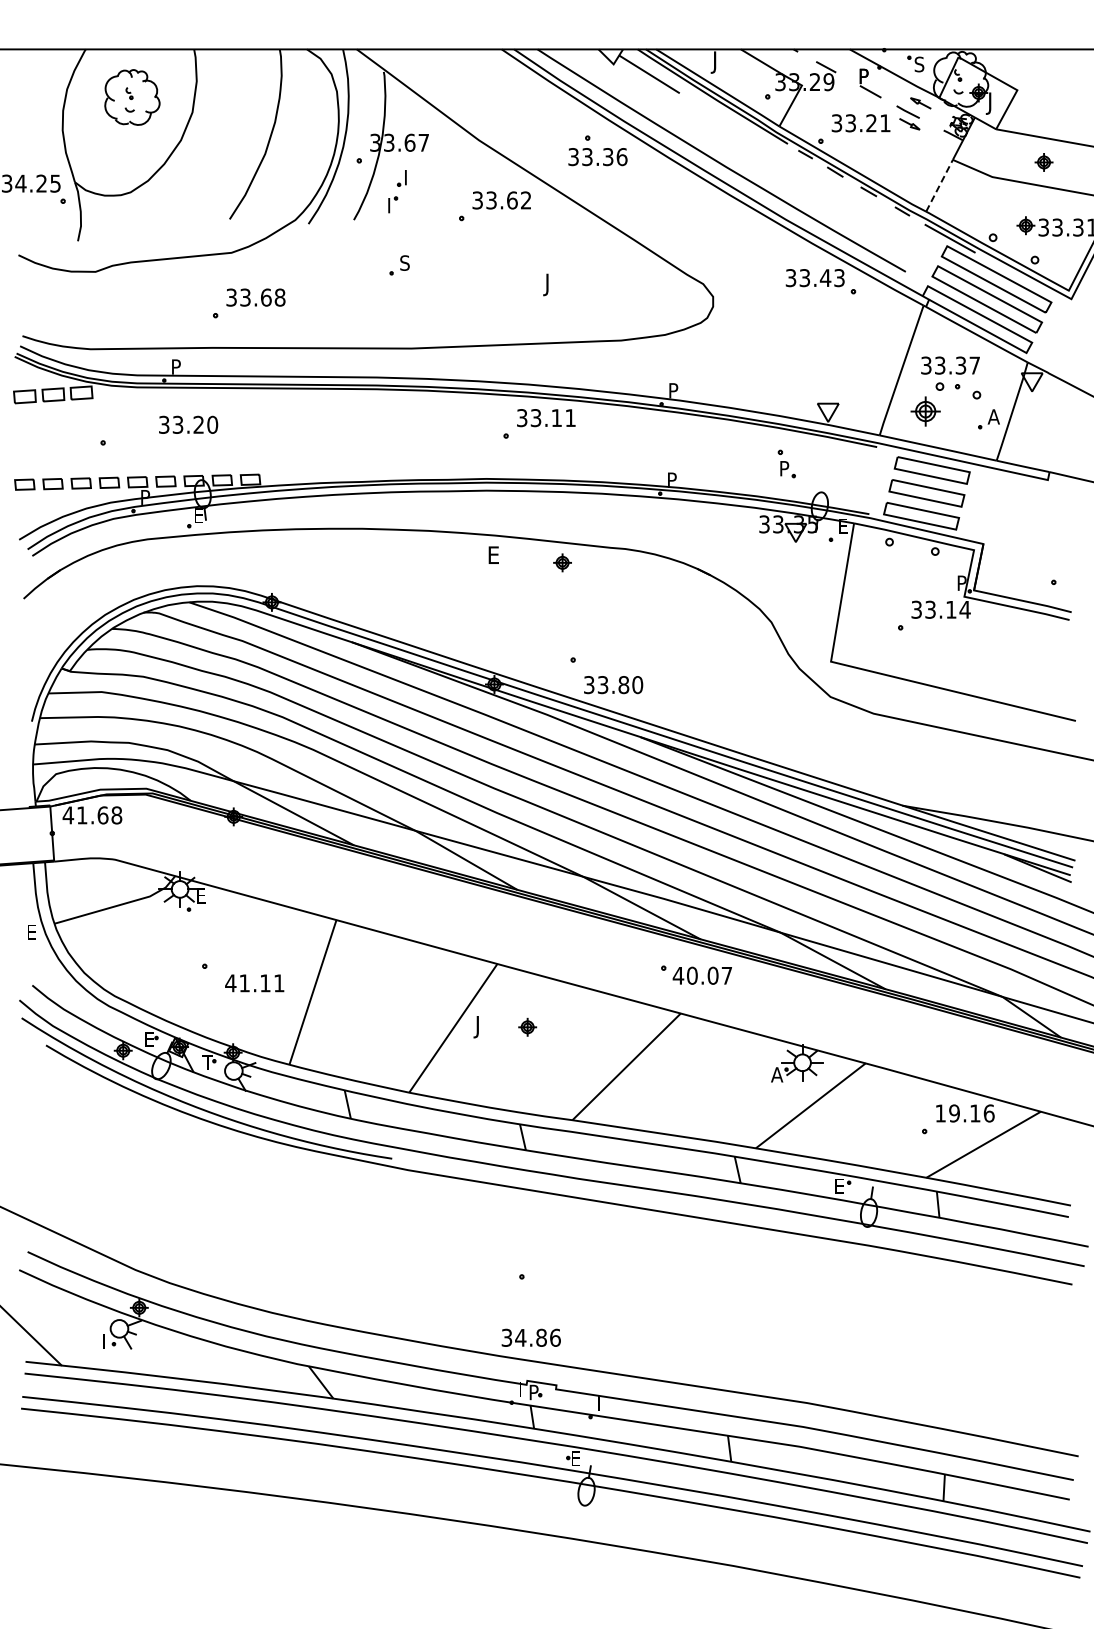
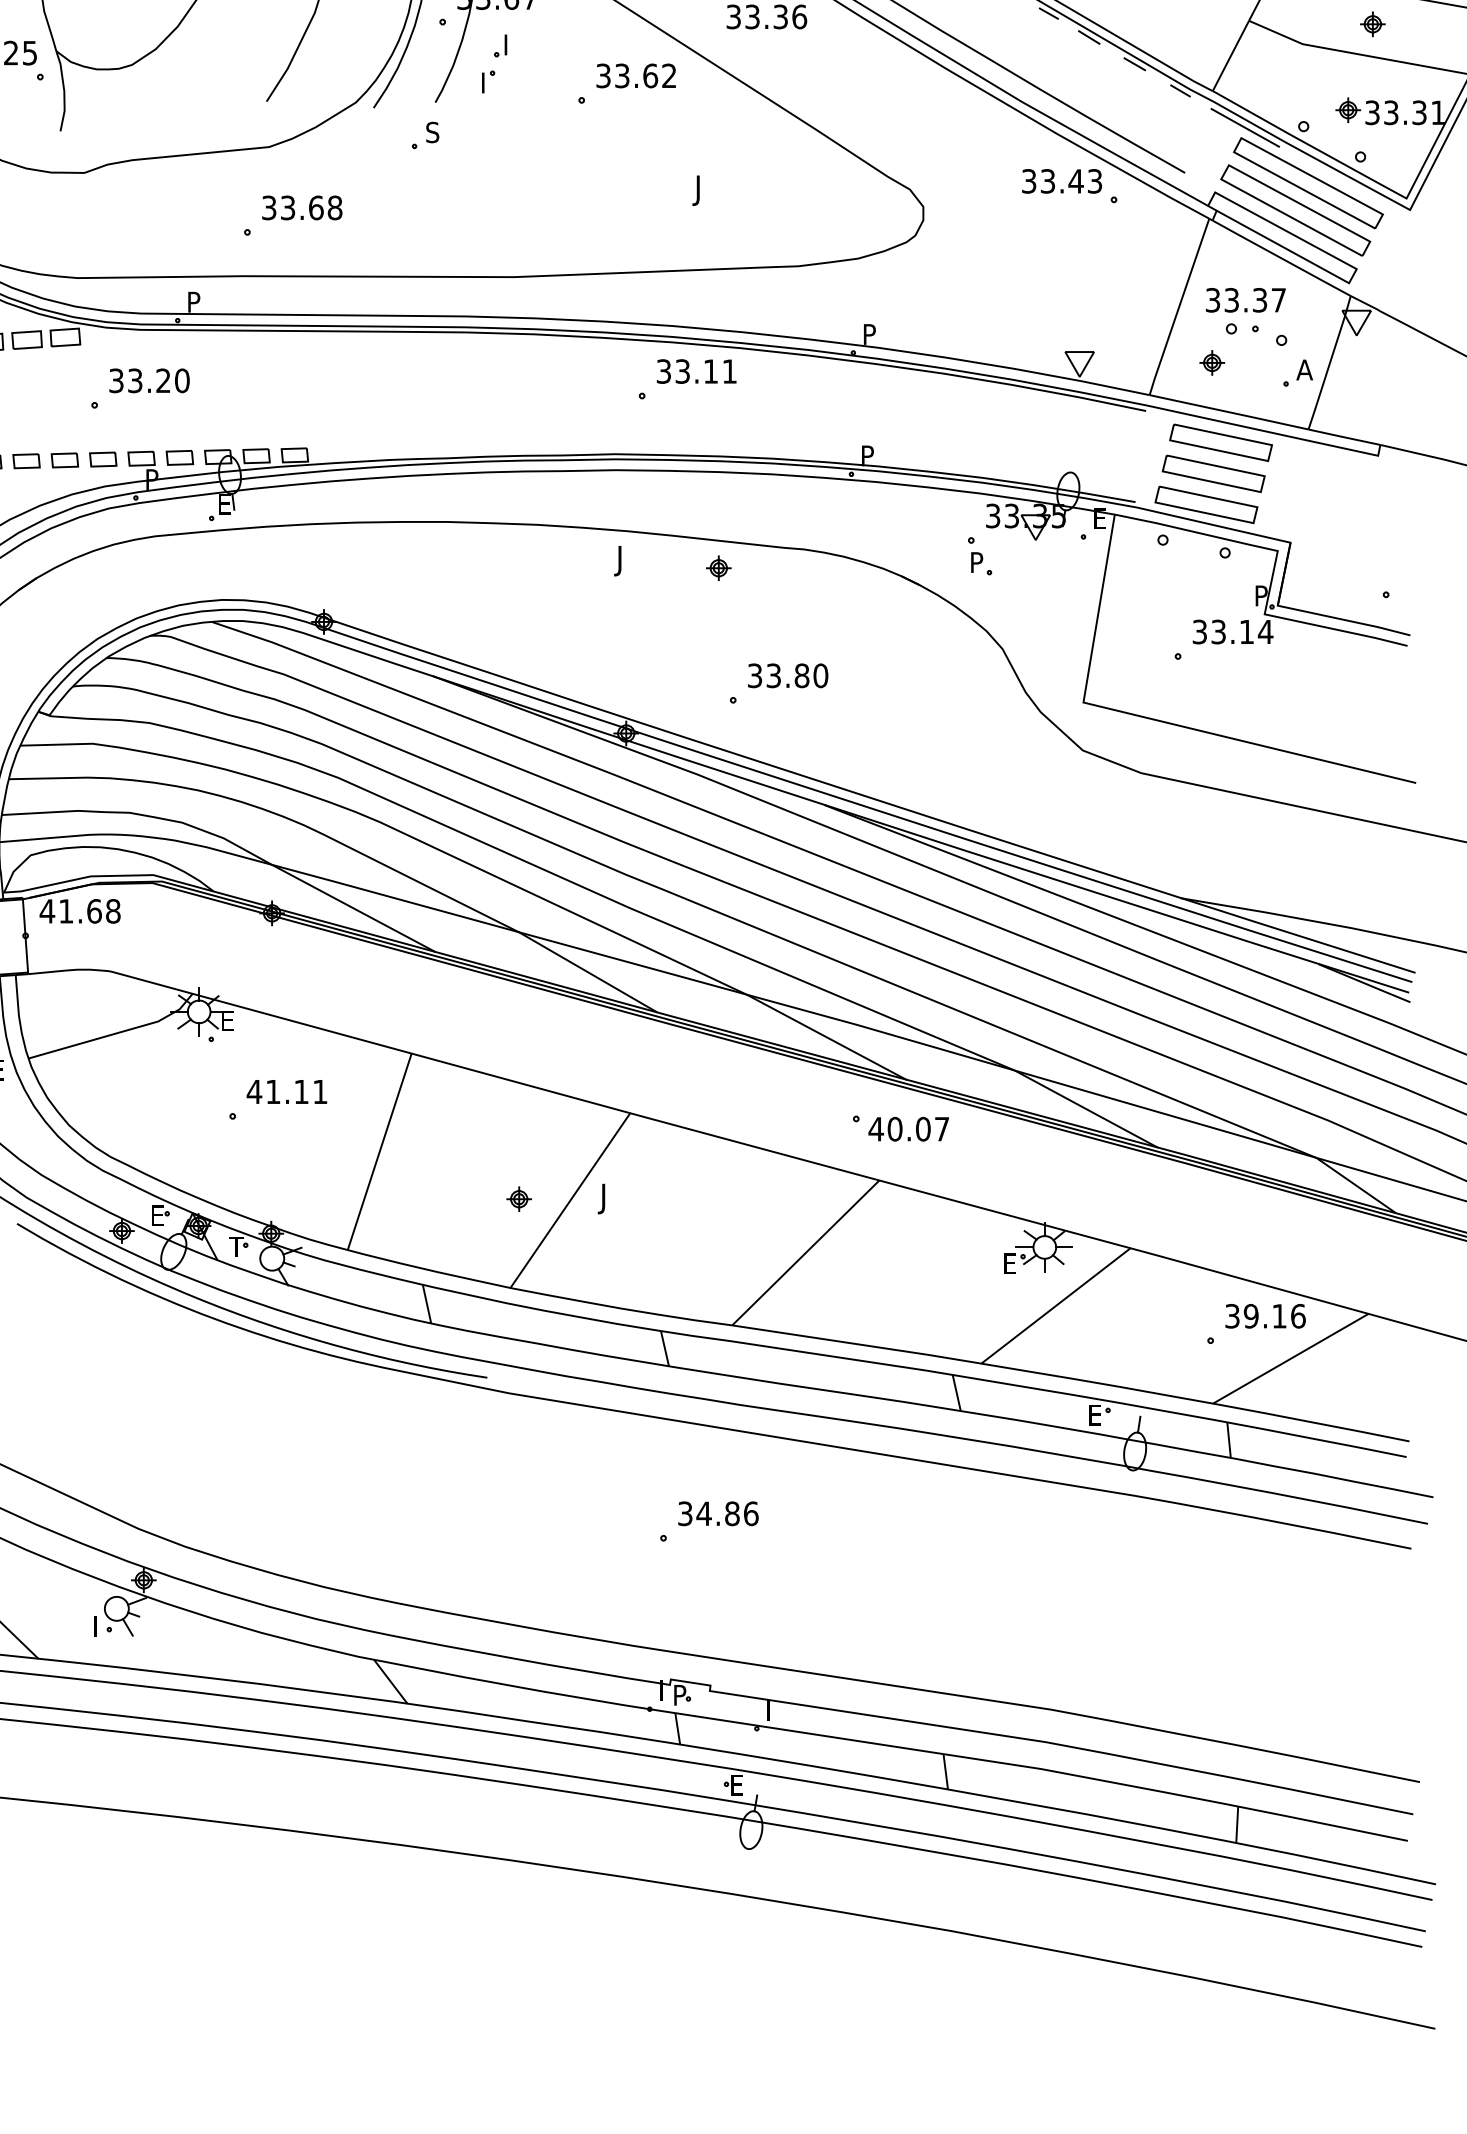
line: (939, 185) -> (1230, 55), dashed -> solid
part: (399, 265) -> (425, 135), moved
part: (925, 411) -> (1211, 362), size x0.62
text: (188, 424) -> (149, 380), moved
part: (786, 463) -> (979, 555), moved
text: (491, 557) -> (622, 560), E -> J
text: (613, 685) -> (787, 676), moved
text: (254, 983) -> (286, 1092), moved
part: (527, 1026) -> (518, 1198), moved
text: (777, 1074) -> (1010, 1263), A -> E
text: (940, 1113) -> (1232, 1316), 19.16 -> 39.16
text: (530, 1337) -> (717, 1513), moved

